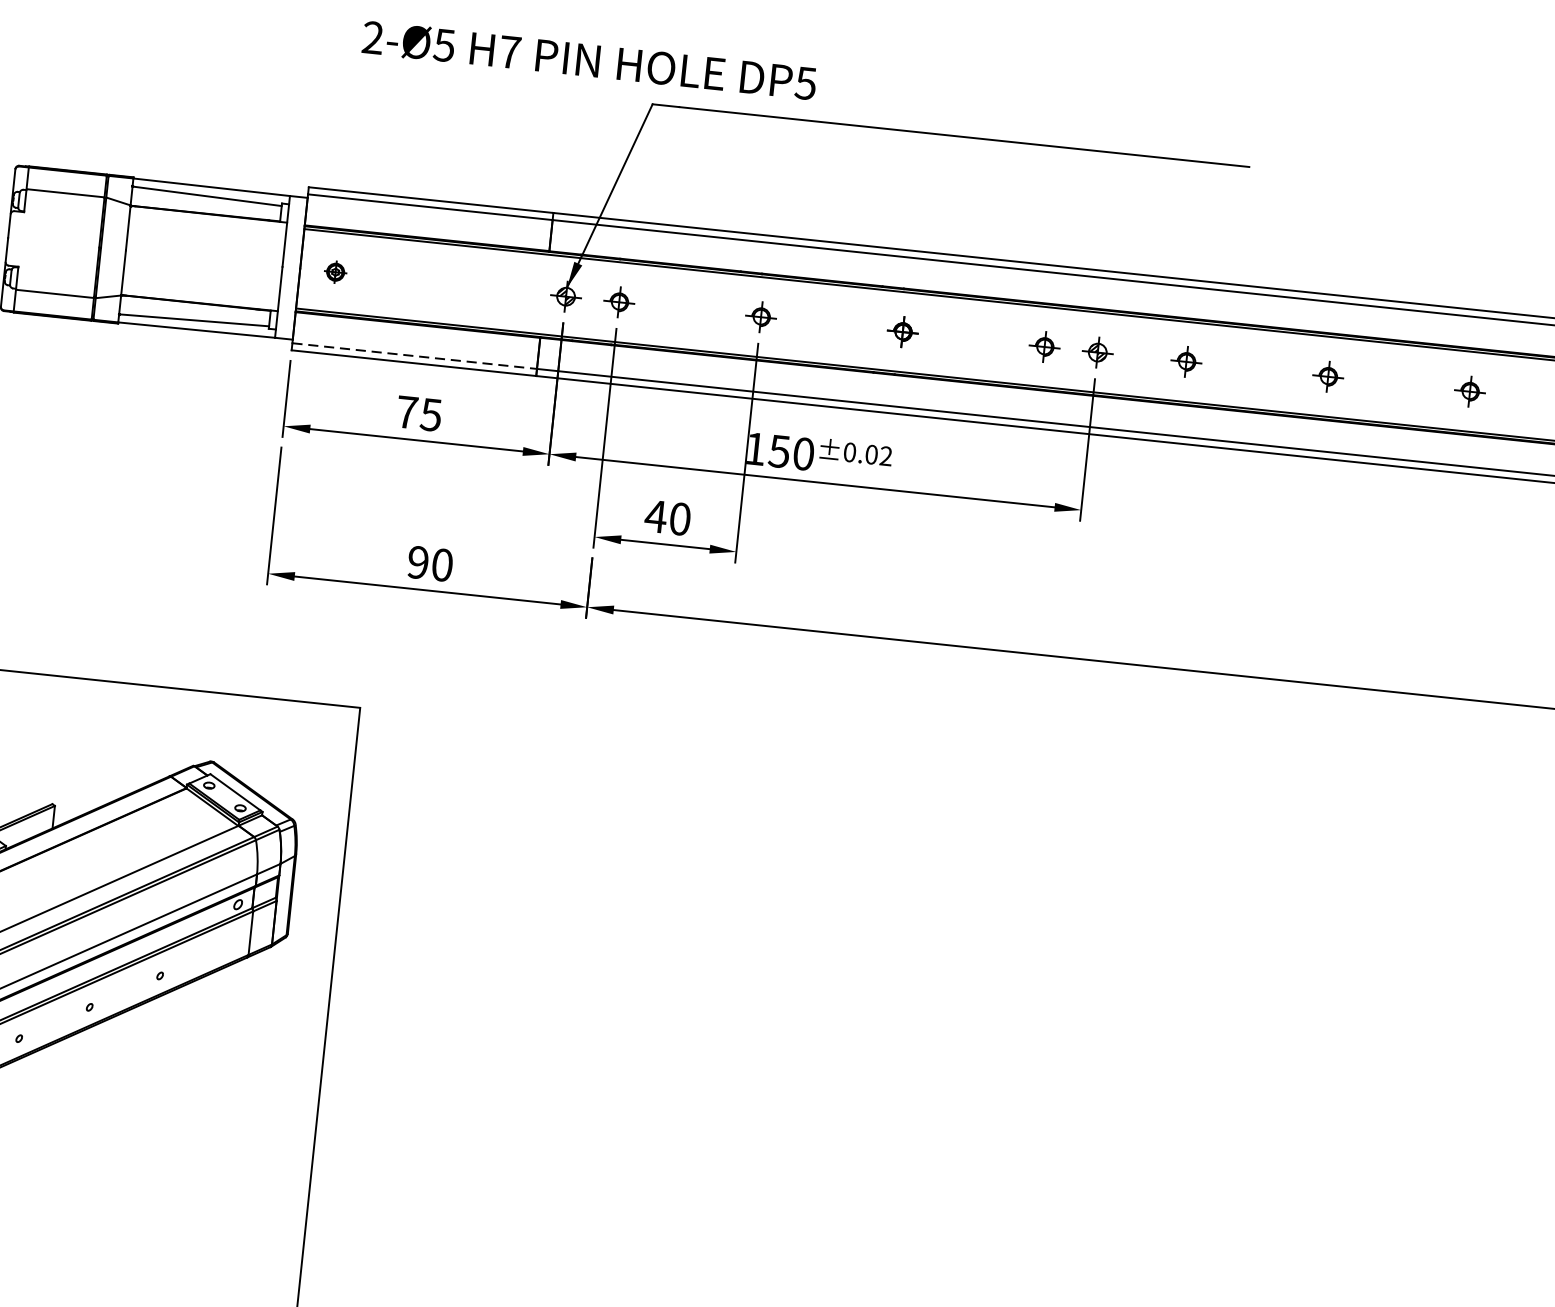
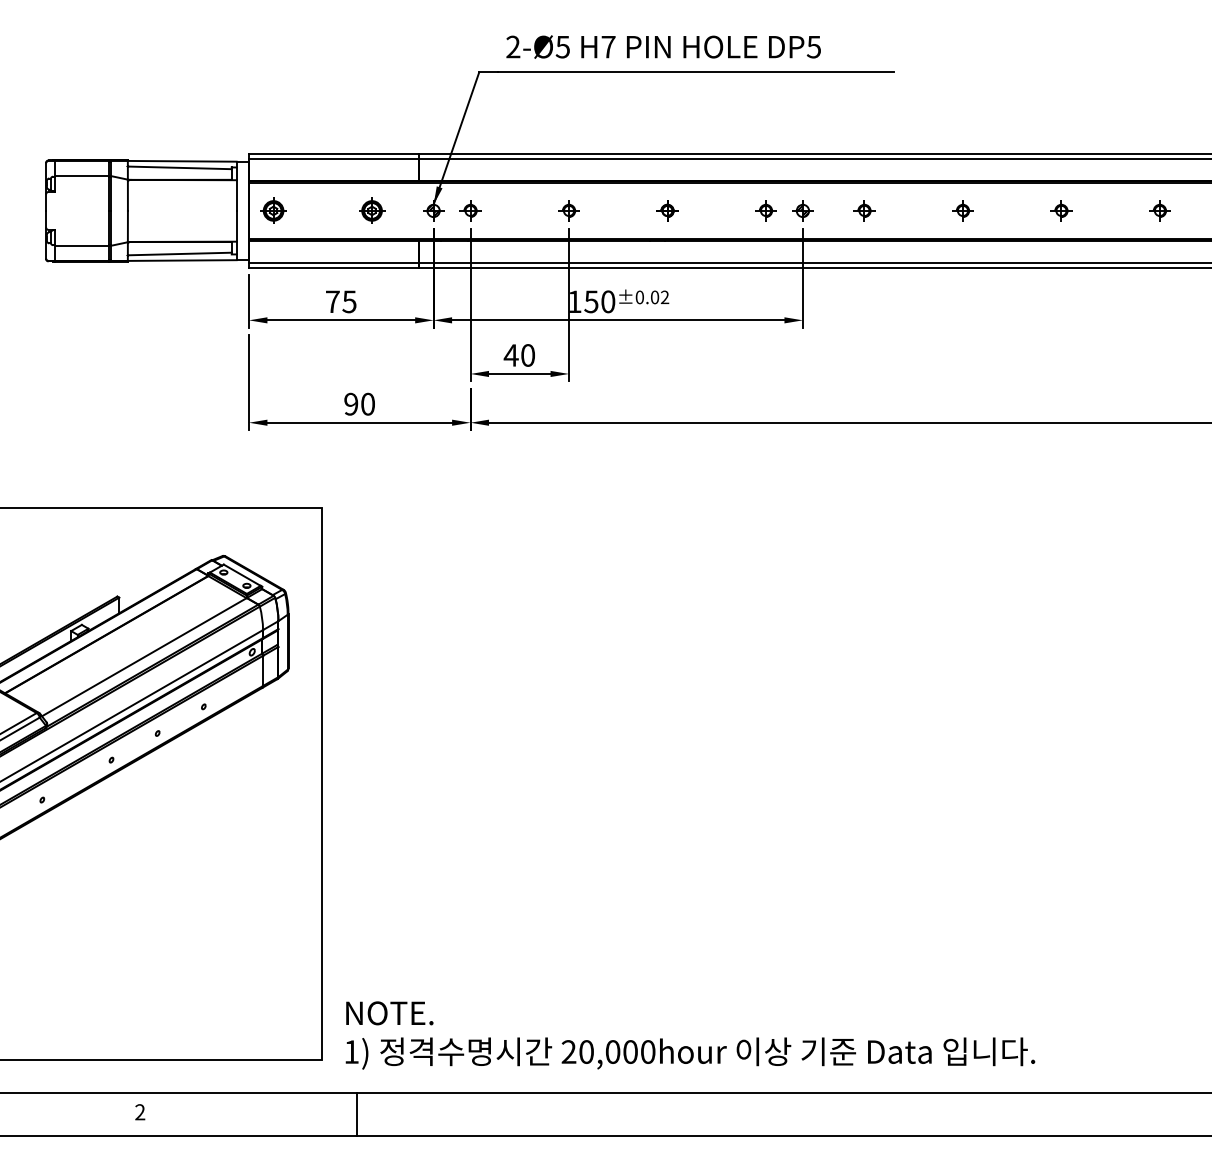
text: (589, 59) -> (663, 46), moved
part: (335, 271) -> (273, 210), size x1.67
part: (478, 286) -> (372, 210), added
line: (414, 355) -> (333, 262), dashed -> solid

